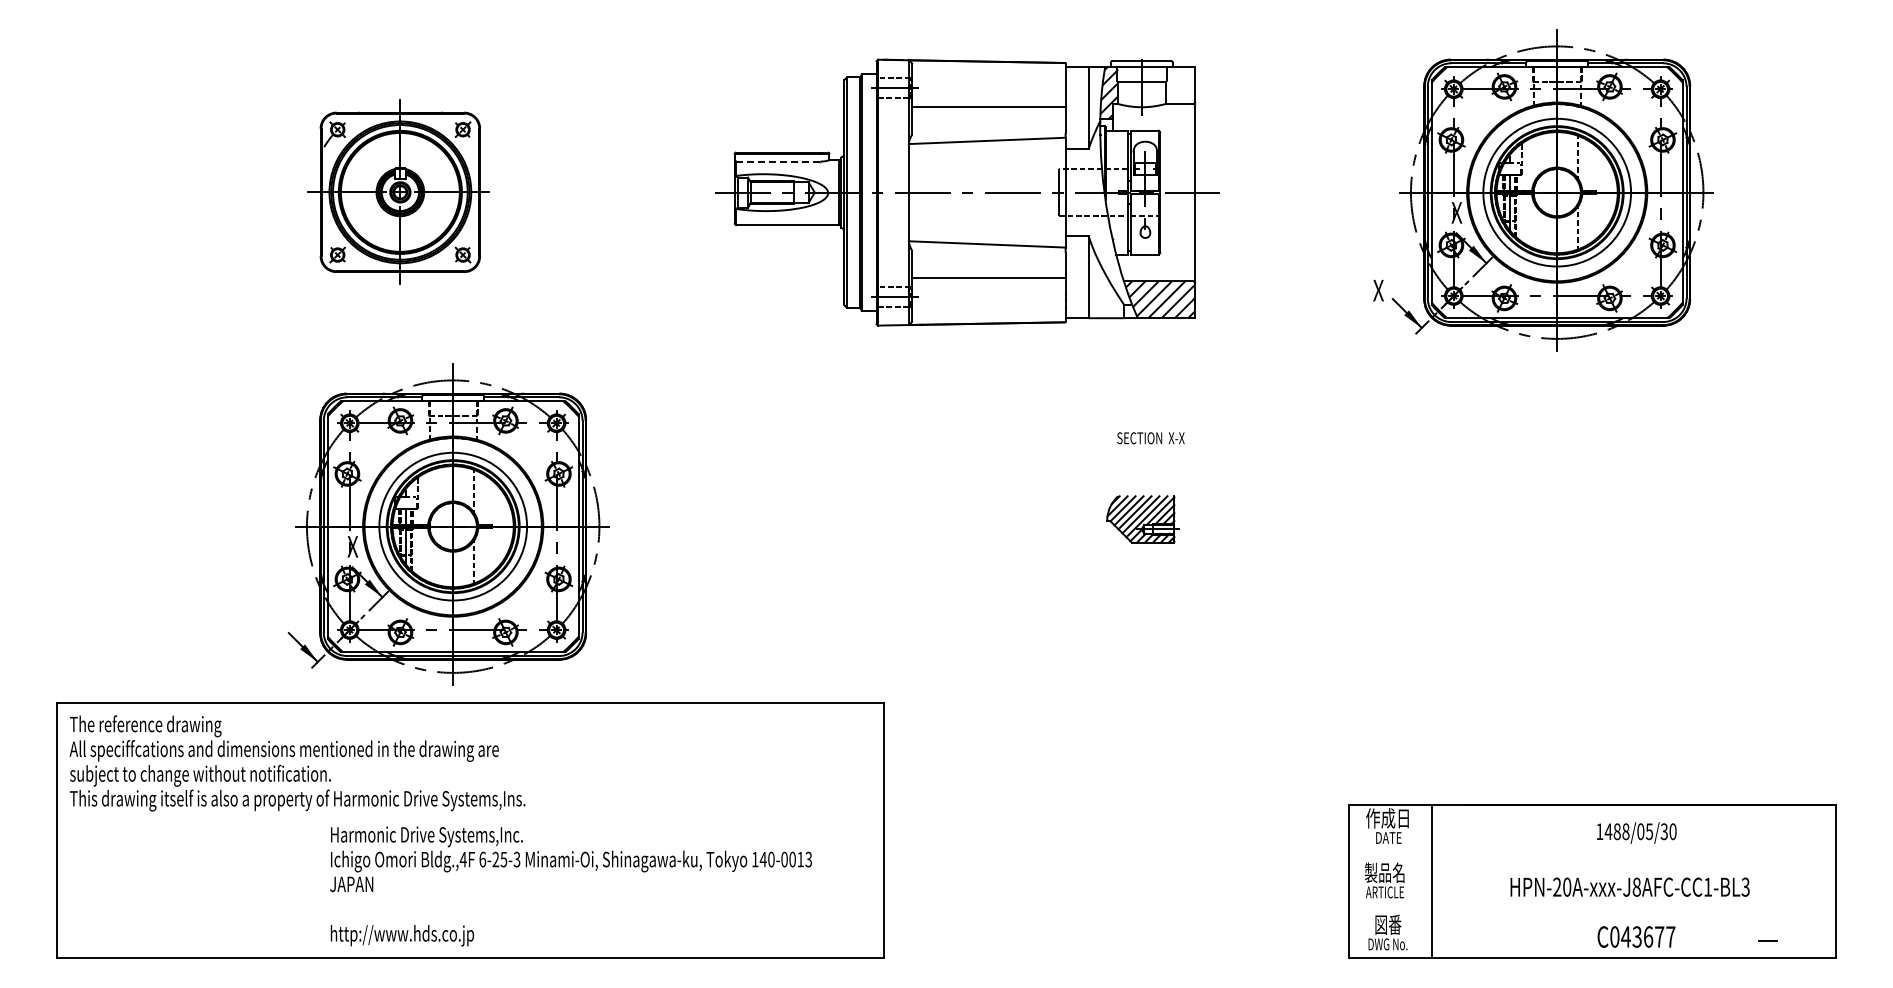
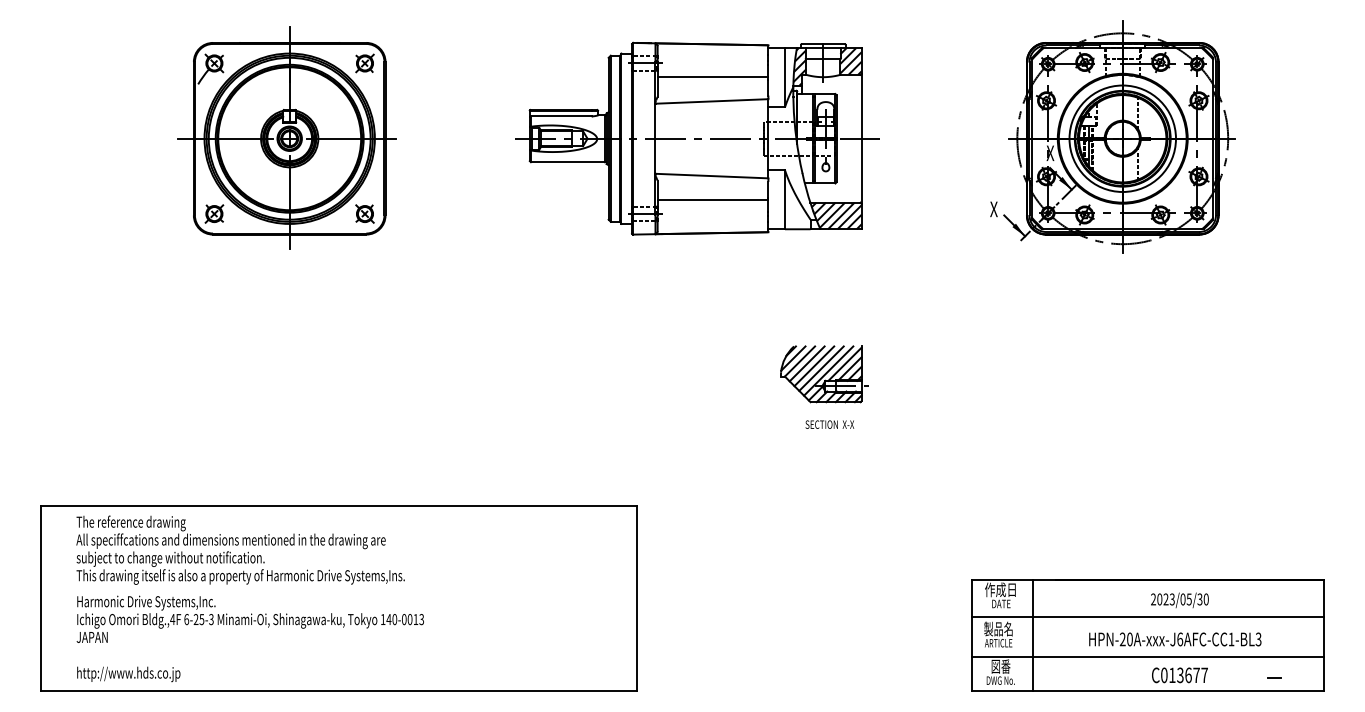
hatch: (1180, 85) -> (851, 61), added
line: (777, 161) -> (560, 116), dashed -> solid
part: (398, 191) -> (287, 137), size x1.67
text: (1150, 438) -> (829, 424), moved
part: (1143, 519) -> (824, 374), size x1.67
part: (448, 524) -> (323, 377), removed
text: (297, 763) -> (240, 550), moved
text: (1612, 831) -> (1162, 599), 1488/05/30 -> 2023/05/30
line: (1592, 855) -> (1148, 616), added
text: (570, 886) -> (249, 638), moved
text: (1636, 886) -> (1179, 638), HPN-20A-xxx-J8AFC-CC1-BL3 -> HPN-20A-xxx-J6AFC-CC1-BL3
line: (1592, 911) -> (1148, 656), added
text: (1626, 936) -> (1172, 674), C043677 -> C013677

